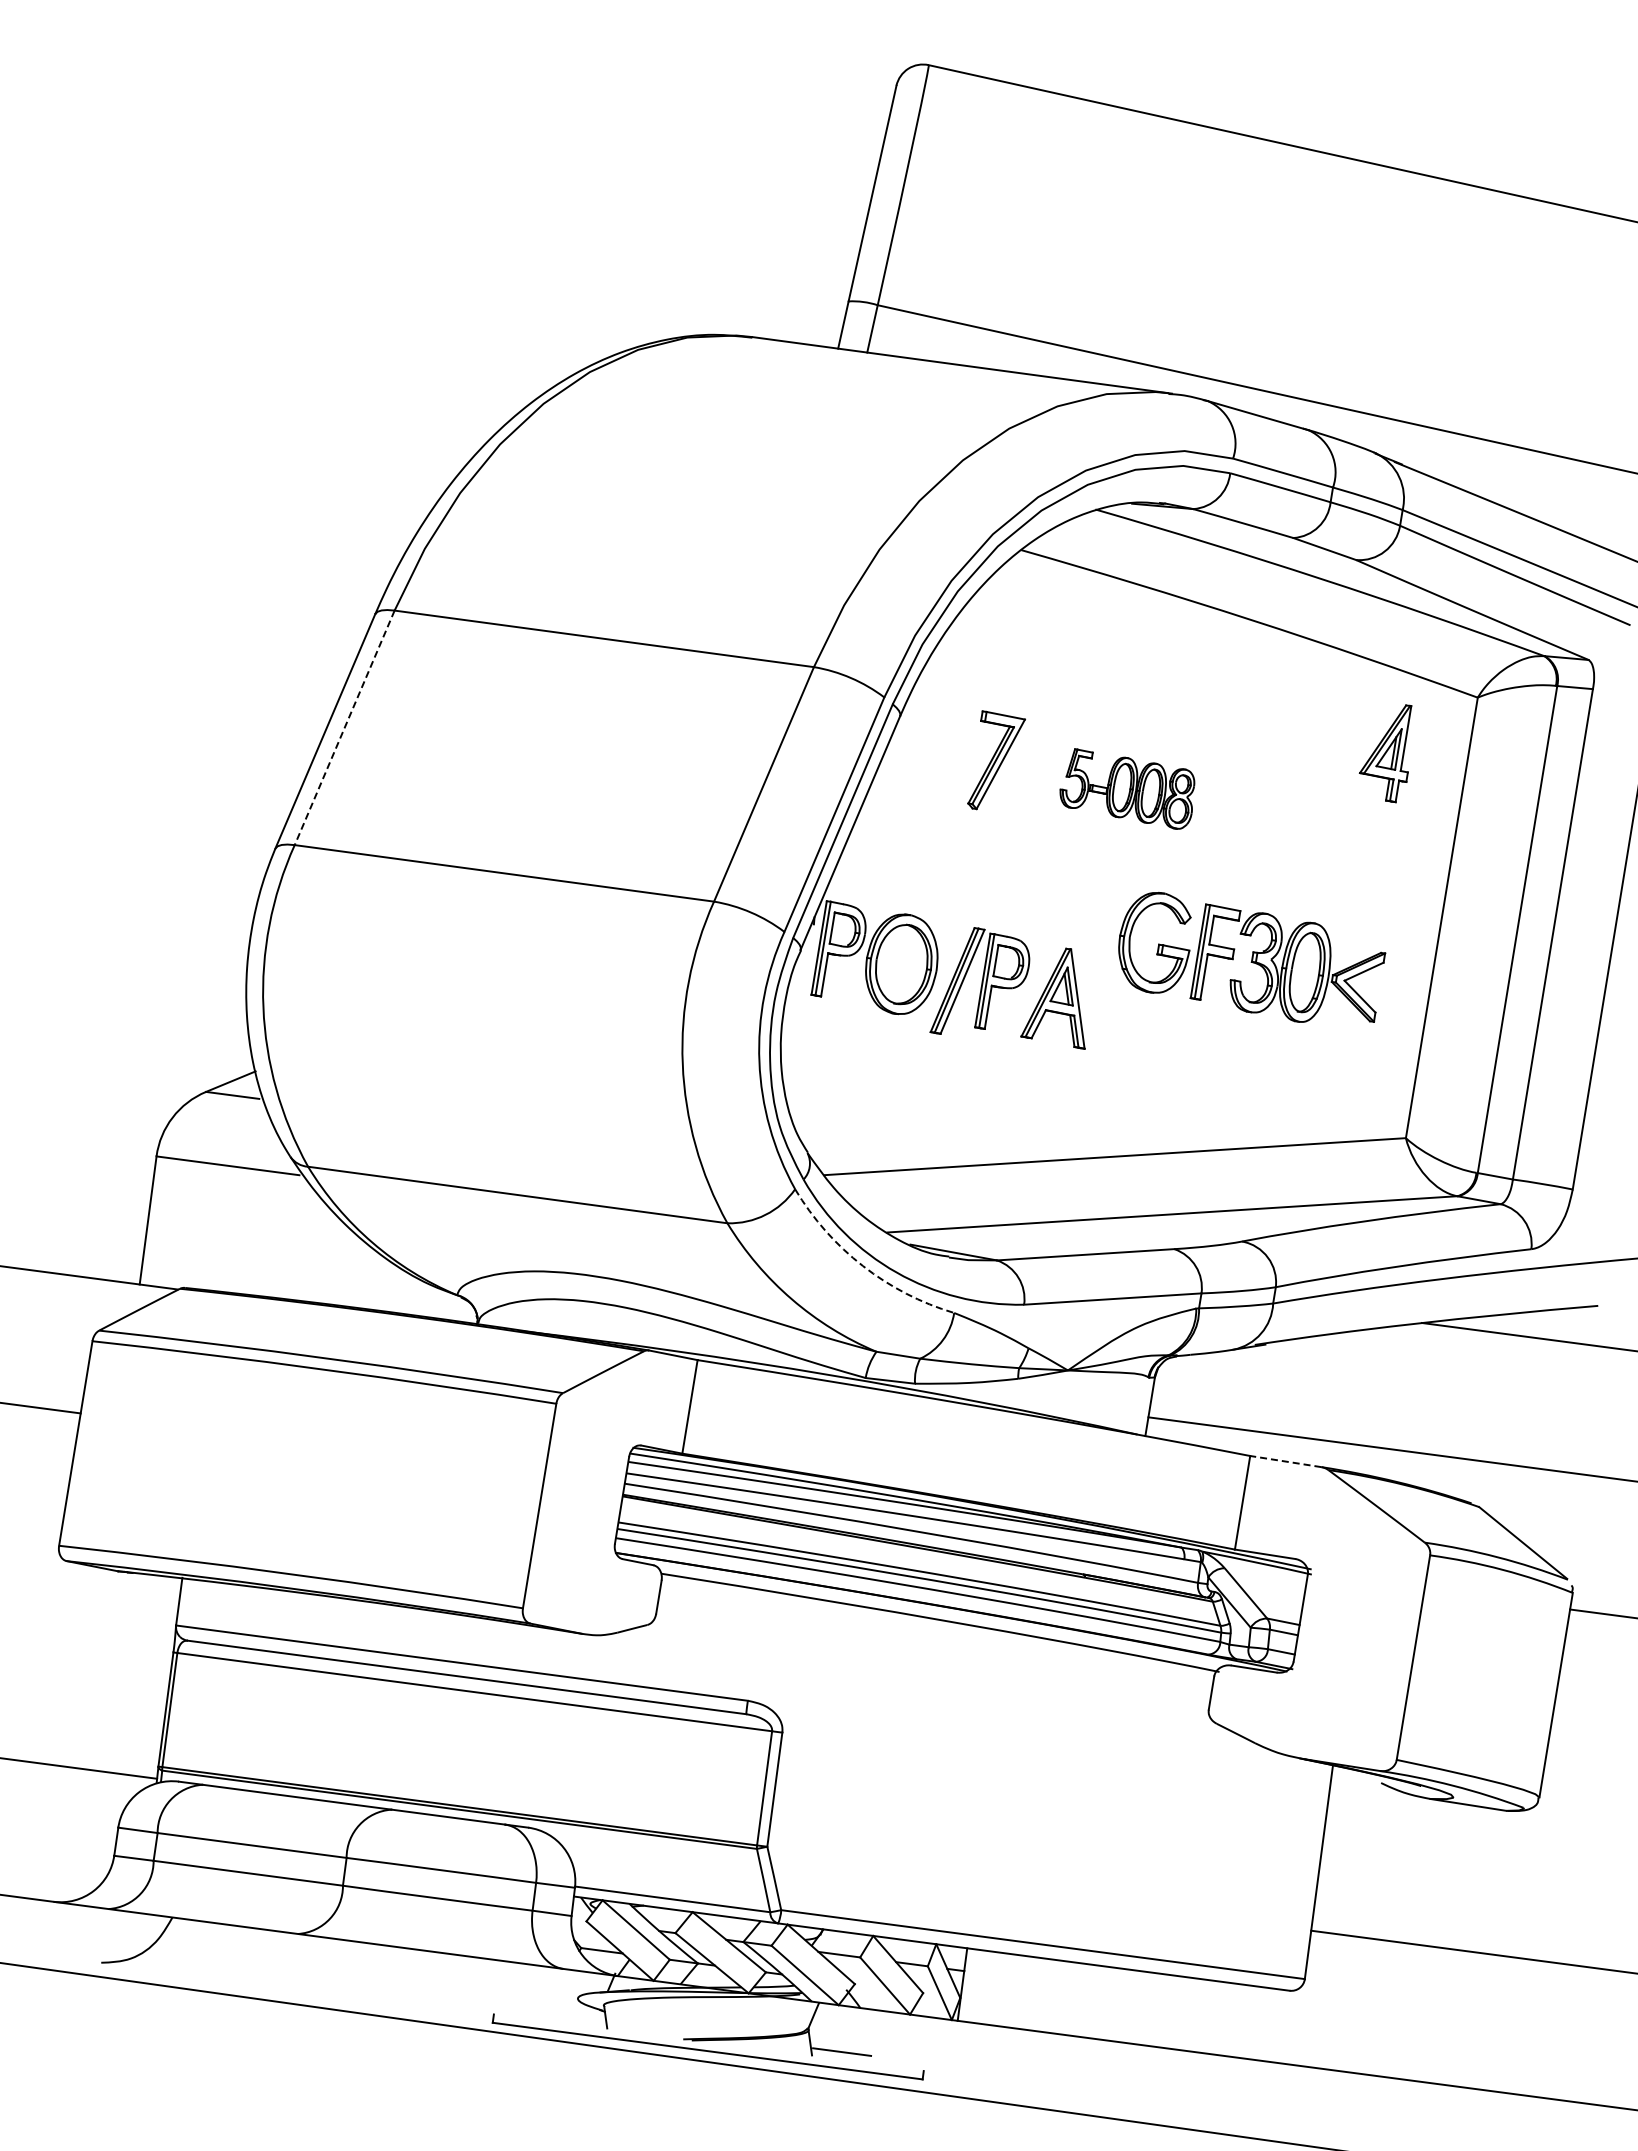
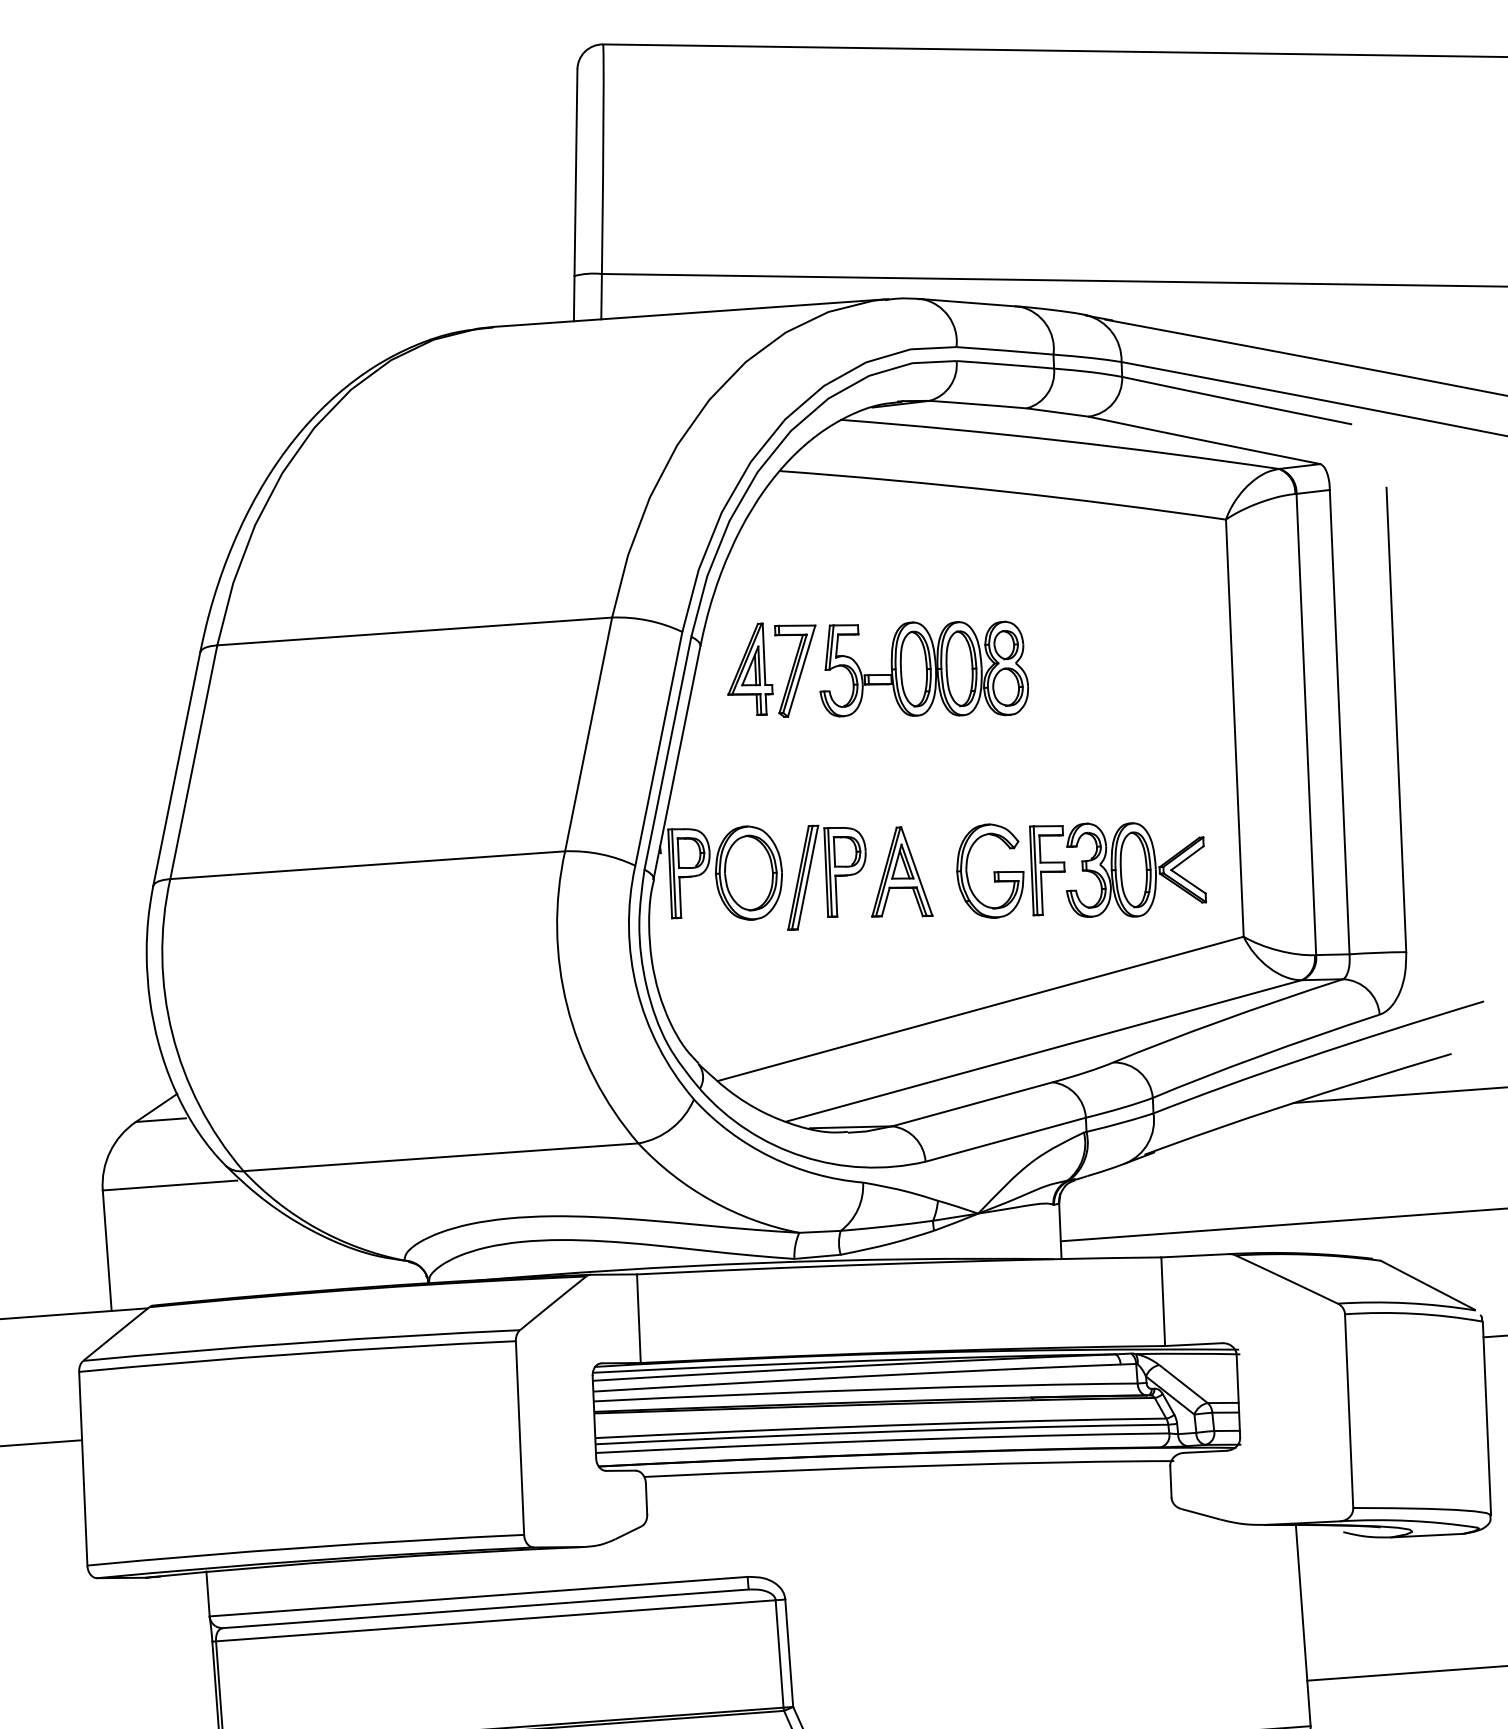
line: (344, 728) -> (193, 762), dashed -> solid
part: (1385, 753) -> (748, 671), moved
part: (1127, 788) -> (922, 669), size x1.67
part: (1252, 957) -> (1082, 866), moved
arc: (863, 1266) -> (771, 1157), dashed -> solid
line: (1285, 1461) -> (1194, 1255), dashed -> solid

